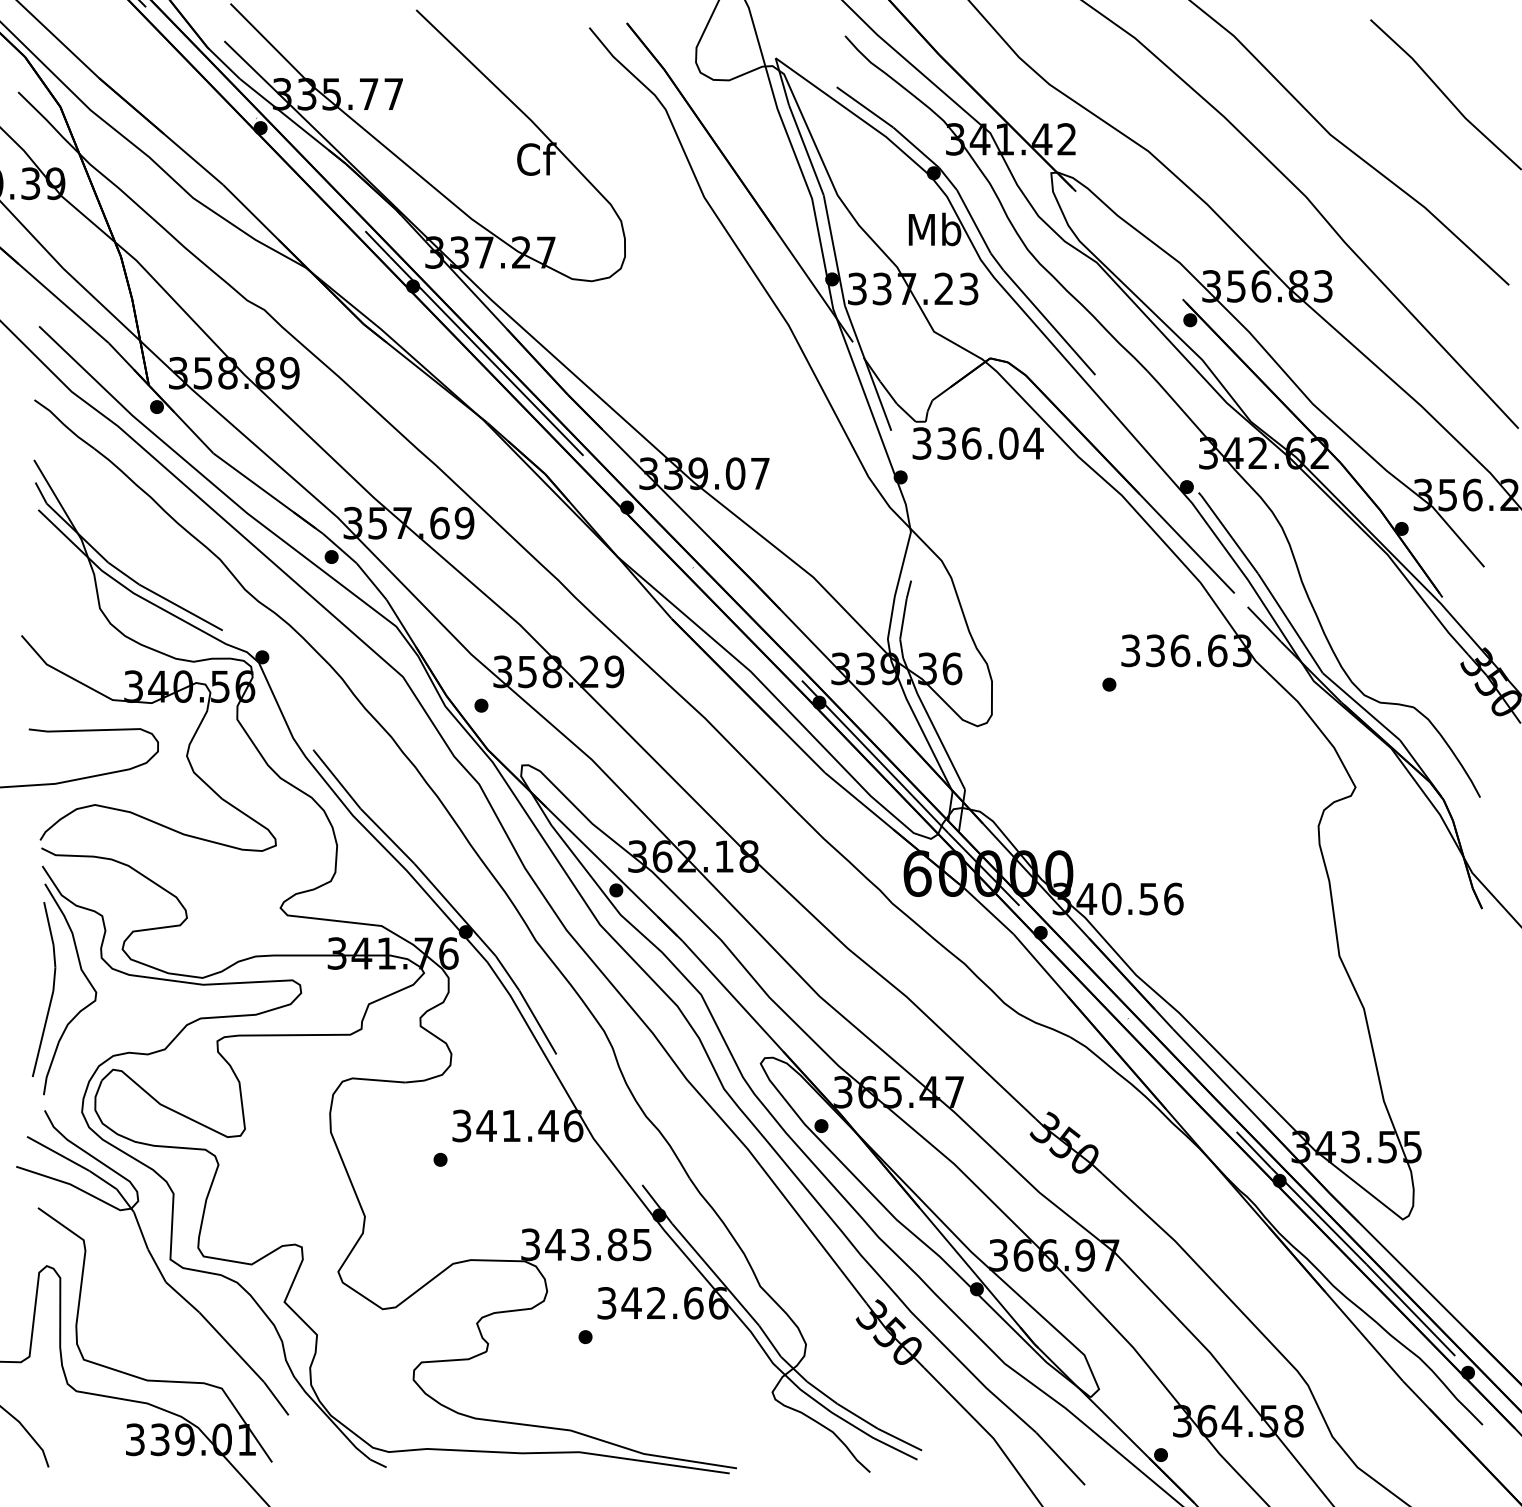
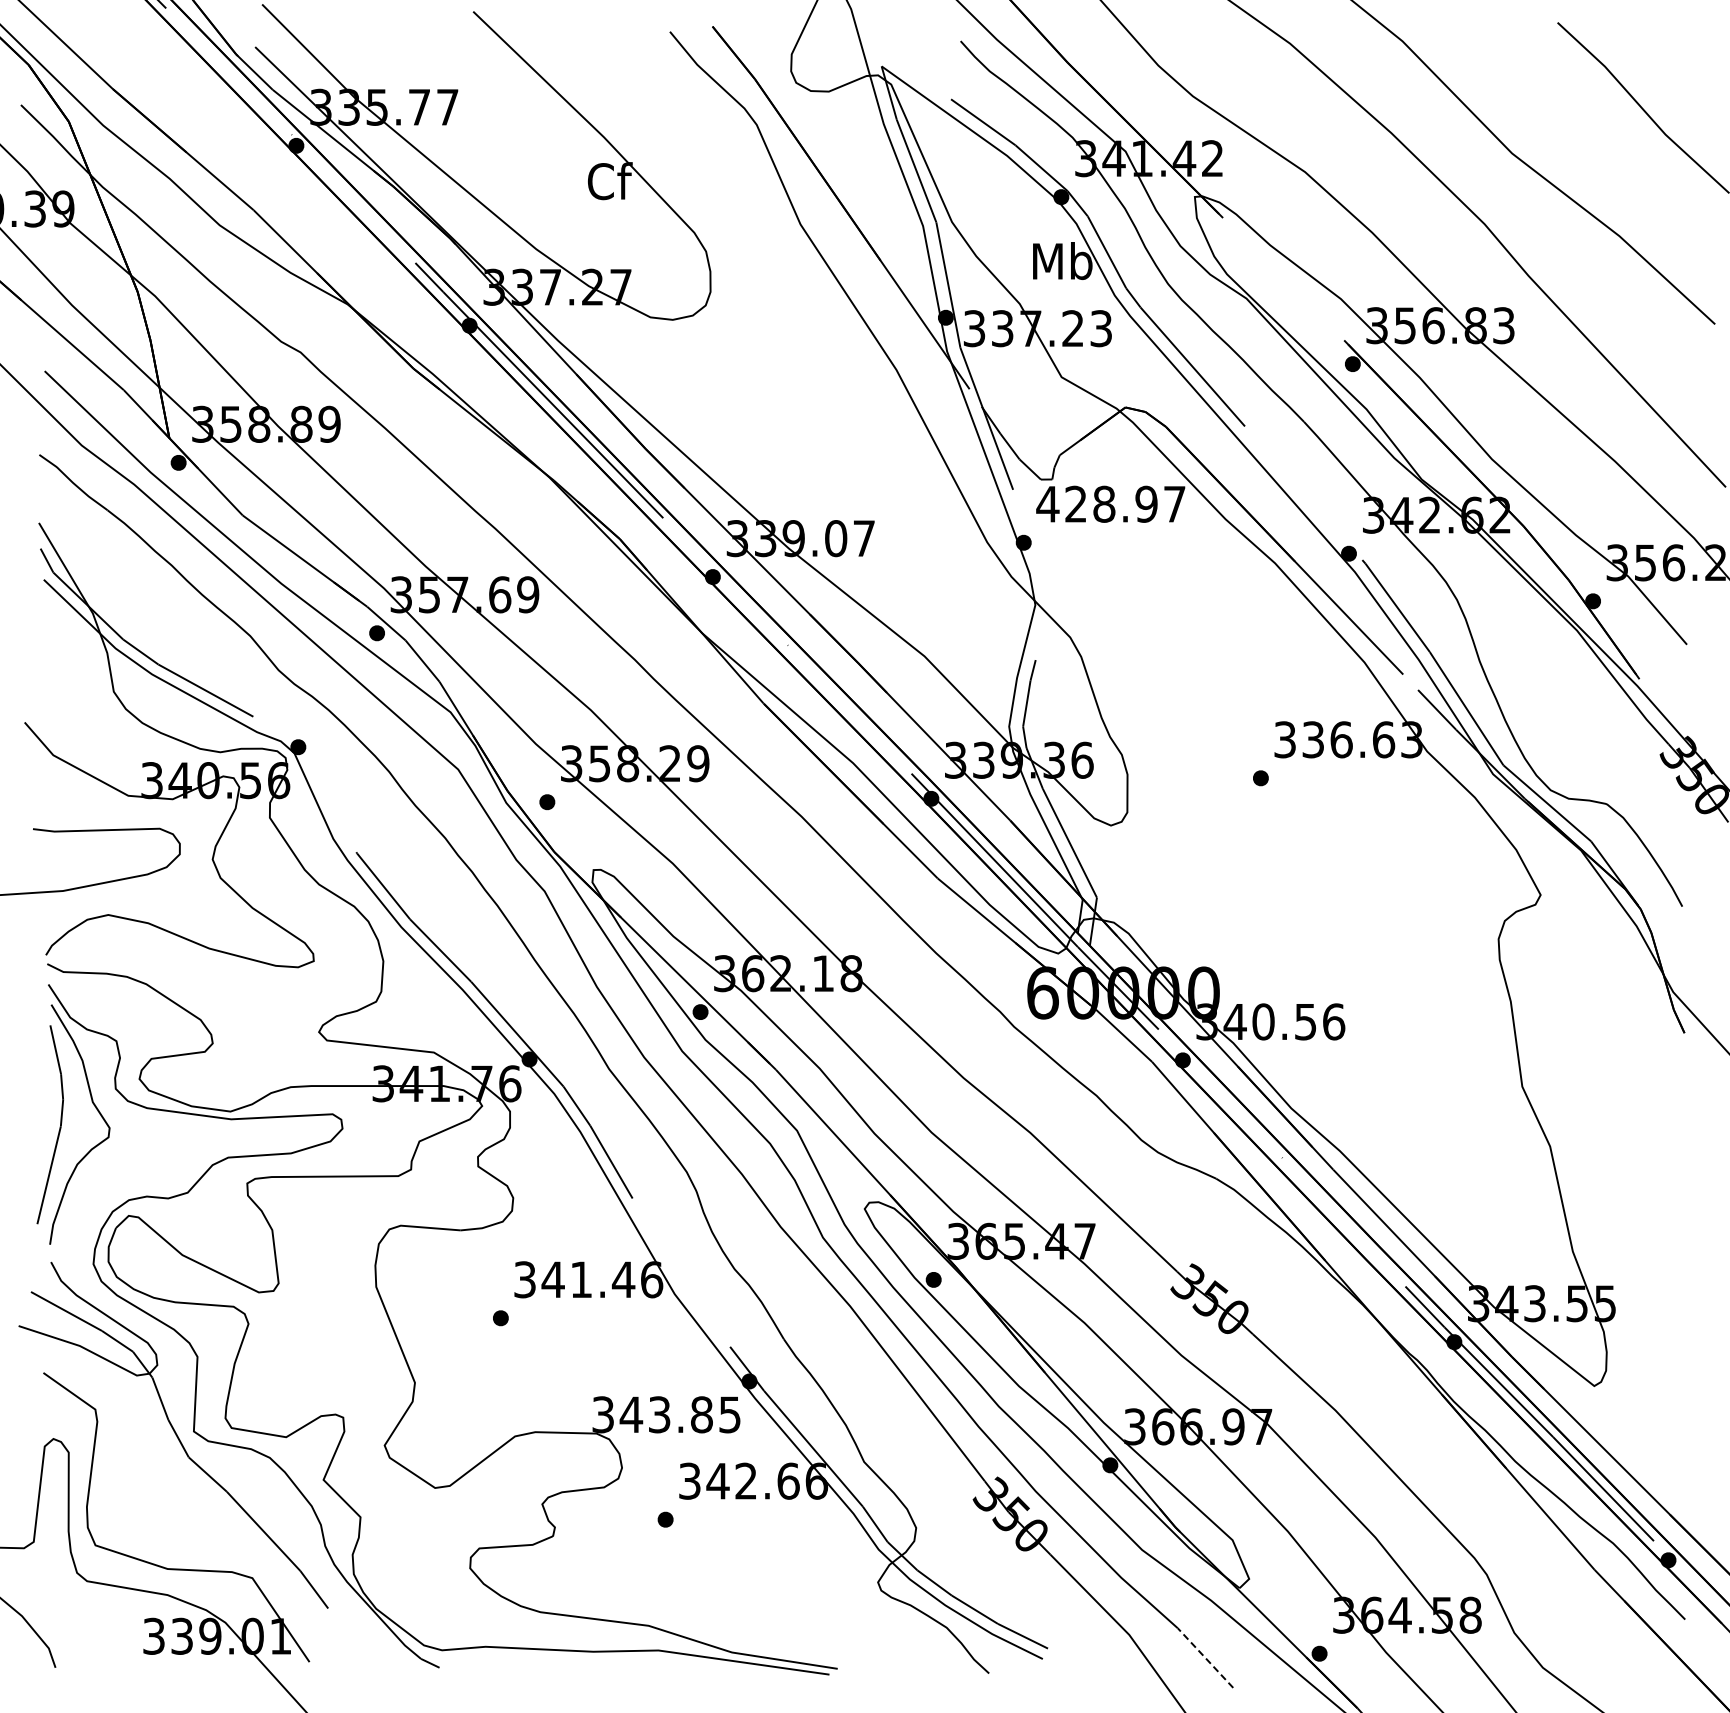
text: (977, 442) -> (1111, 503), 336.04 -> 428.97
line: (1060, 1459) -> (1205, 1658), solid -> dashed

